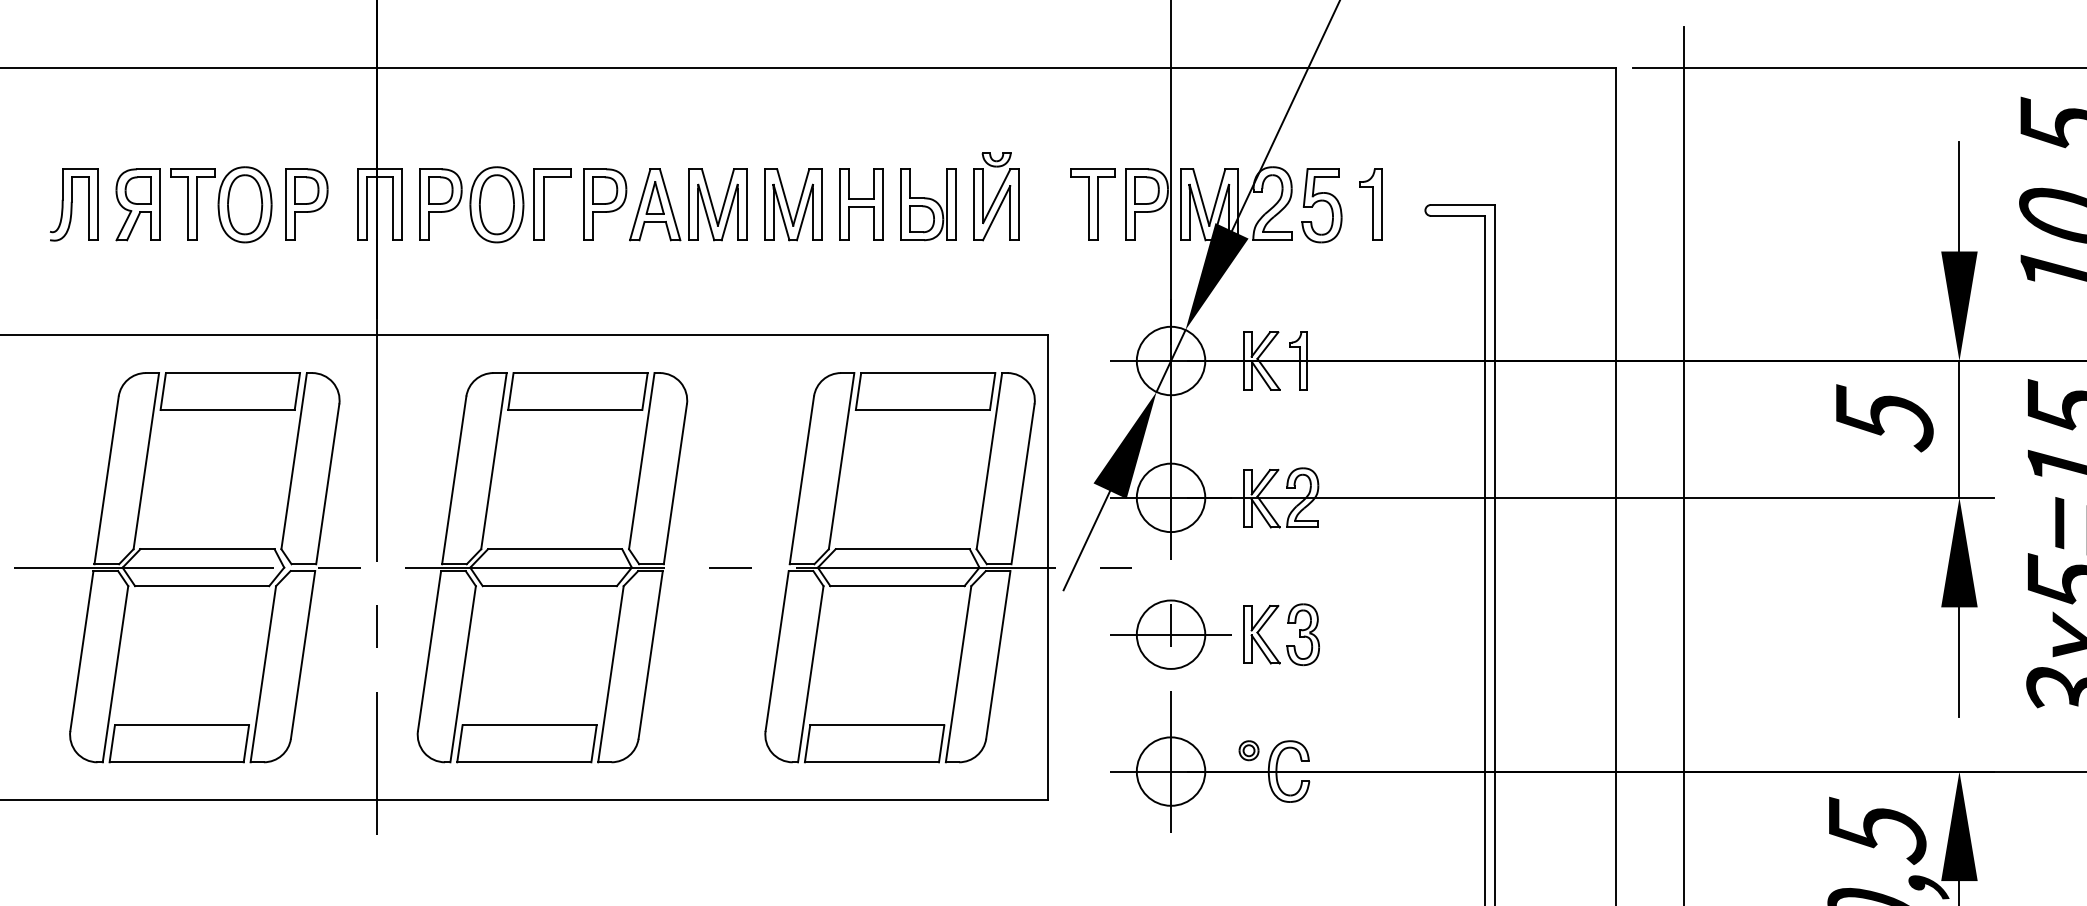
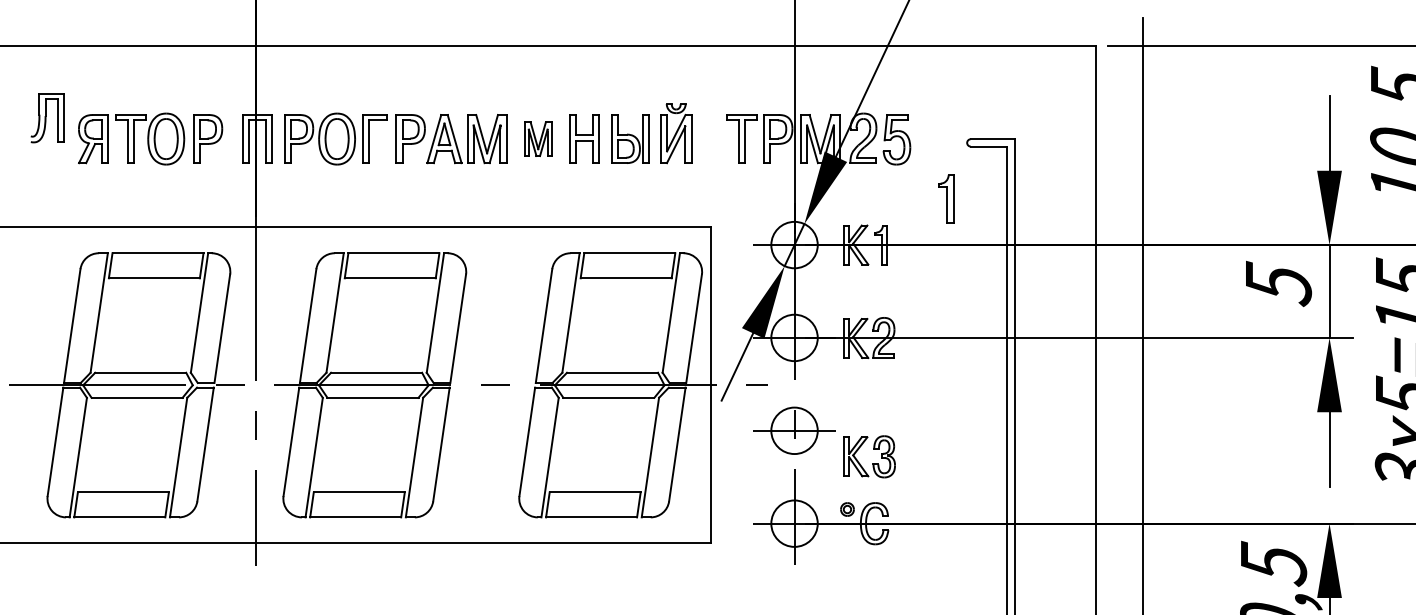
part: (1371, 203) -> (946, 198), moved
part: (74, 205) -> (47, 118), moved
part: (793, 205) -> (538, 139), size x0.7
part: (1285, 644) -> (872, 463), moved

